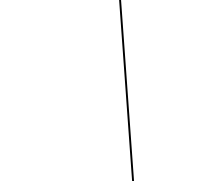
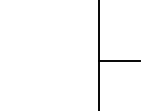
line: (166, 112) -> (118, 61), added

